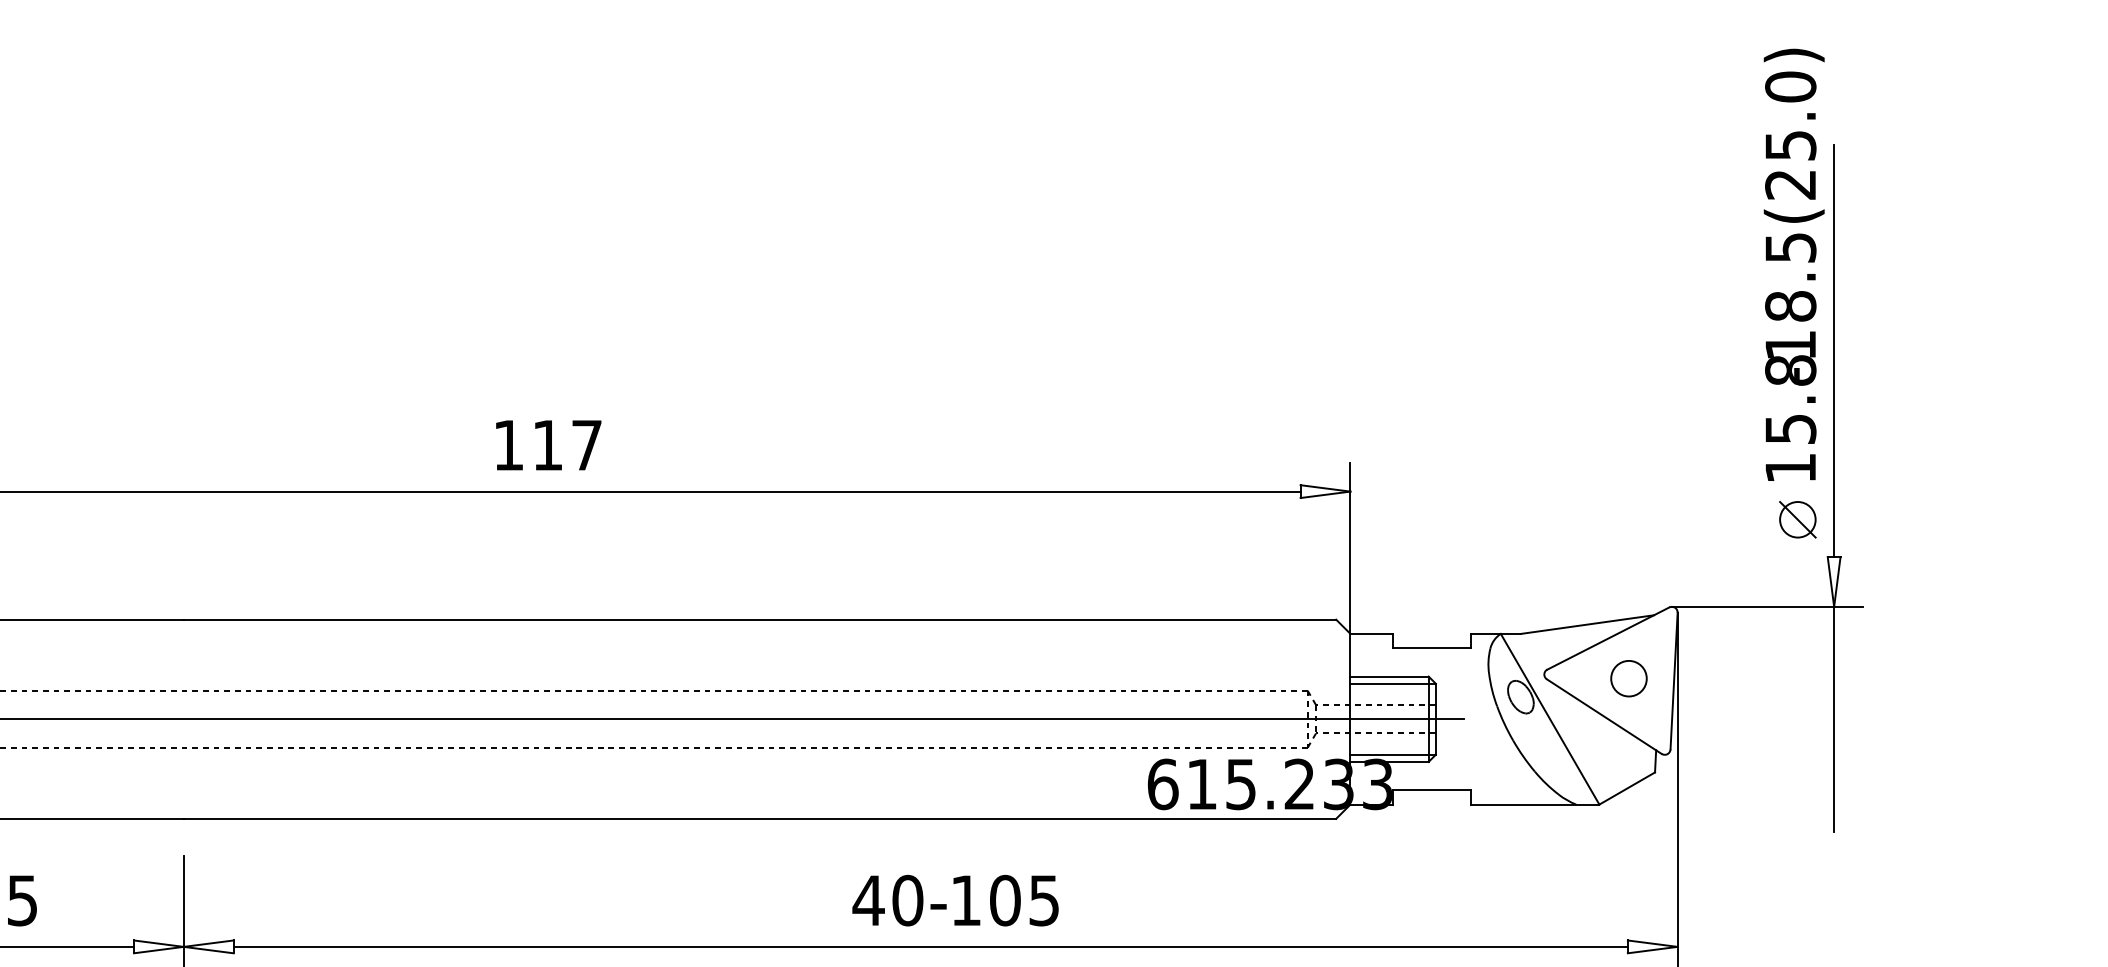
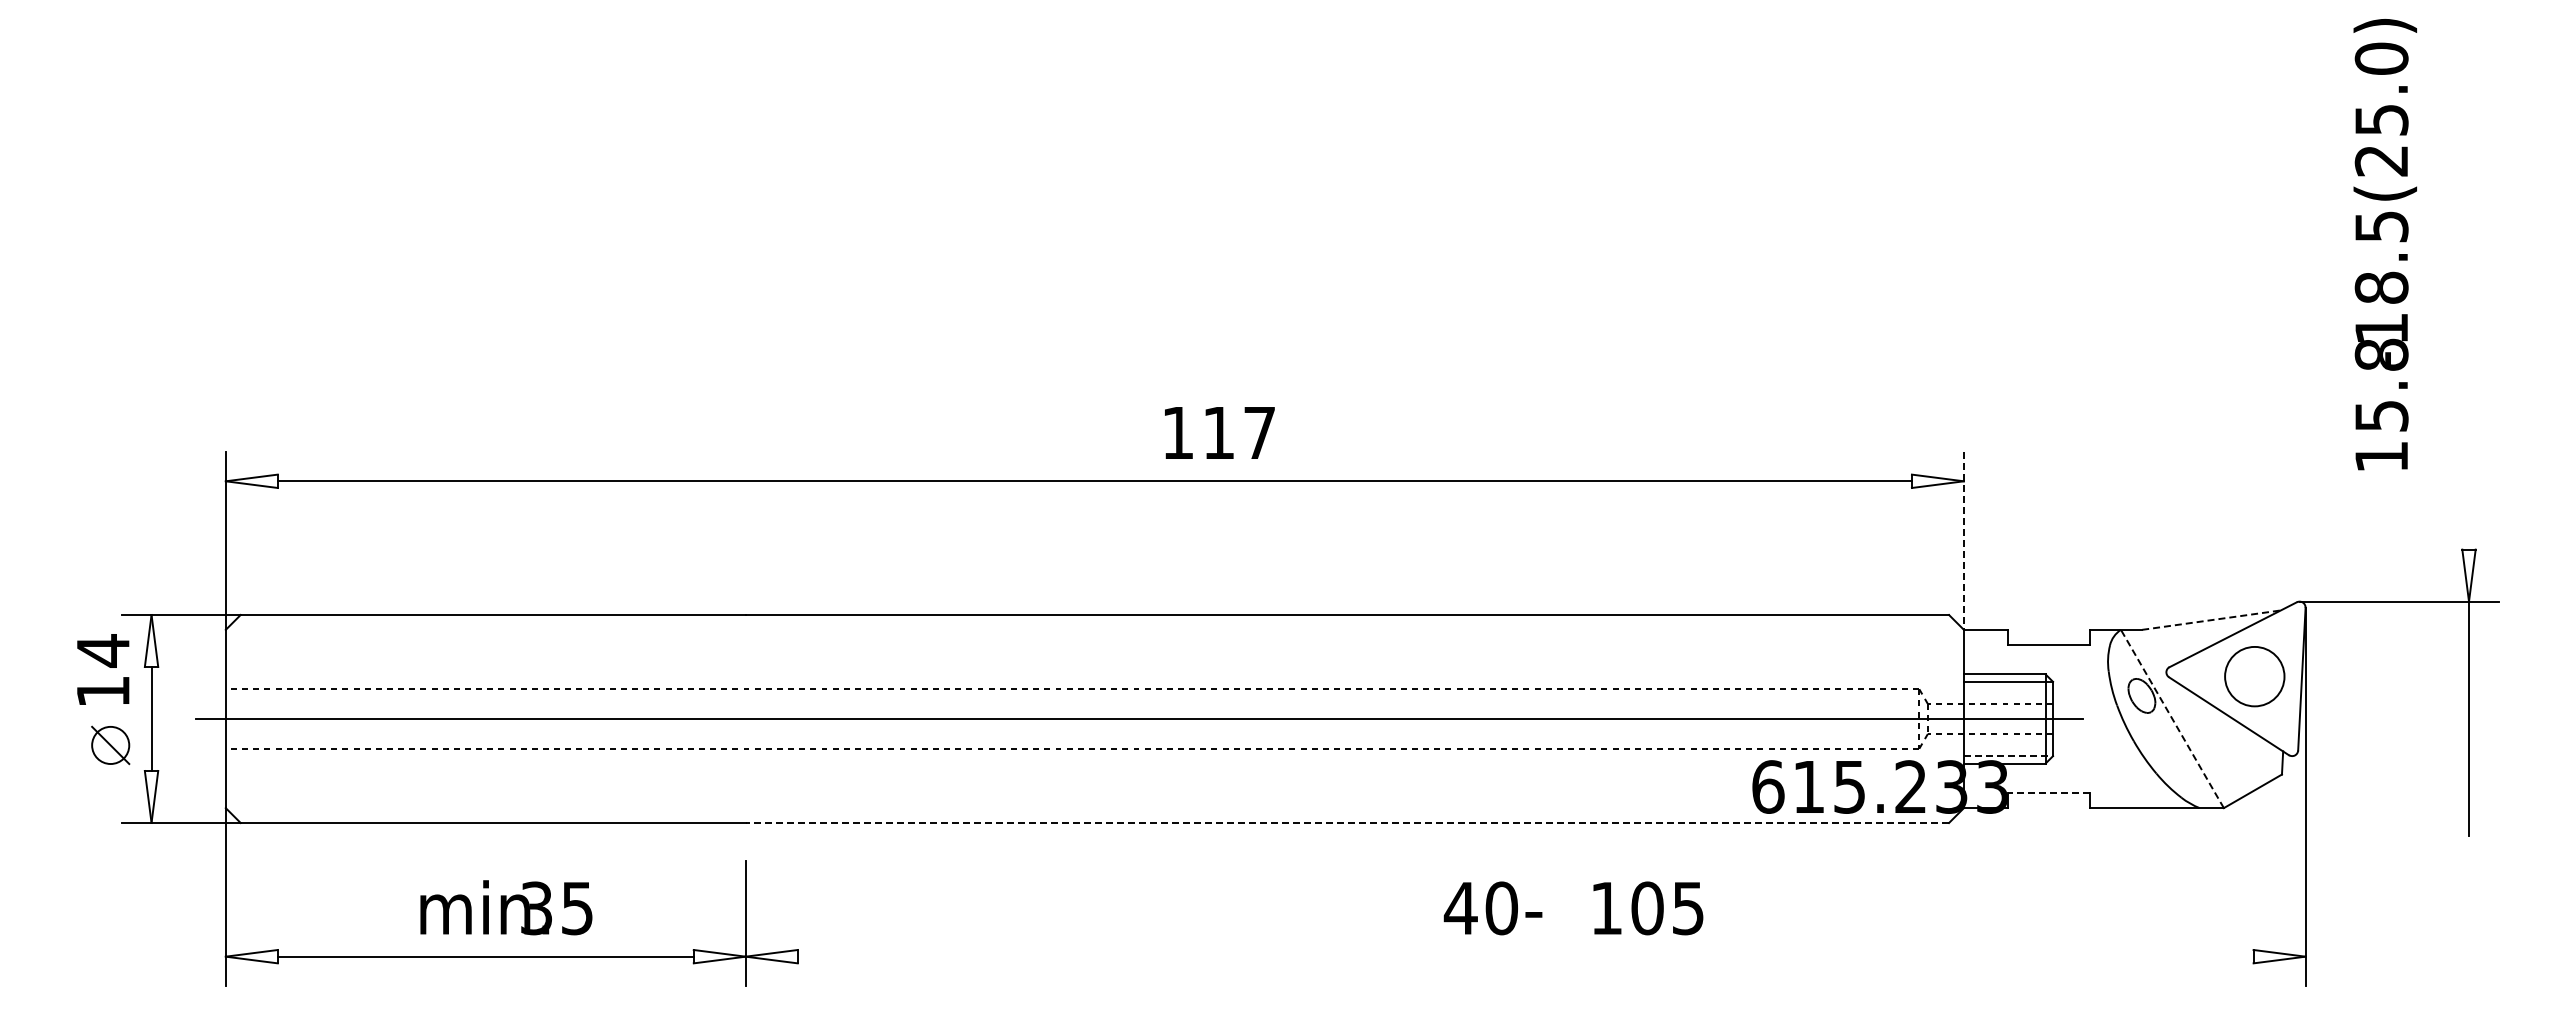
text: (1793, 264) -> (2384, 244), moved
line: (1834, 350) -> (2469, 333), removed
text: (548, 444) -> (1219, 432), moved
part: (1797, 519) -> (2430, 510), removed
line: (1350, 549) -> (1963, 541), solid -> dashed
line: (1588, 624) -> (2212, 620), solid -> dashed
circle: (1628, 678) -> (2254, 676), size x1.6
line: (1550, 718) -> (2172, 718), solid -> dashed
line: (1393, 755) -> (2008, 756), solid -> dashed
line: (1432, 790) -> (2049, 793), solid -> dashed
line: (760, 818) -> (1347, 822), solid -> dashed
text: (1006, 900) -> (1648, 908), moved
line: (930, 946) -> (1525, 956), removed

